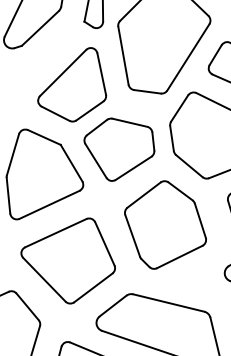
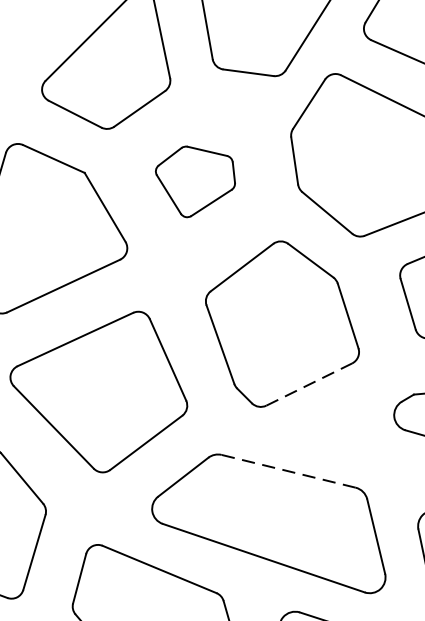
part: (119, 149) -> (195, 181), size x0.6
line: (180, 256) -> (310, 383), solid -> dashed
line: (168, 303) -> (288, 472), solid -> dashed

